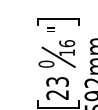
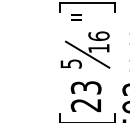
text: (46, 63) -> (71, 63), 0 -> 5

